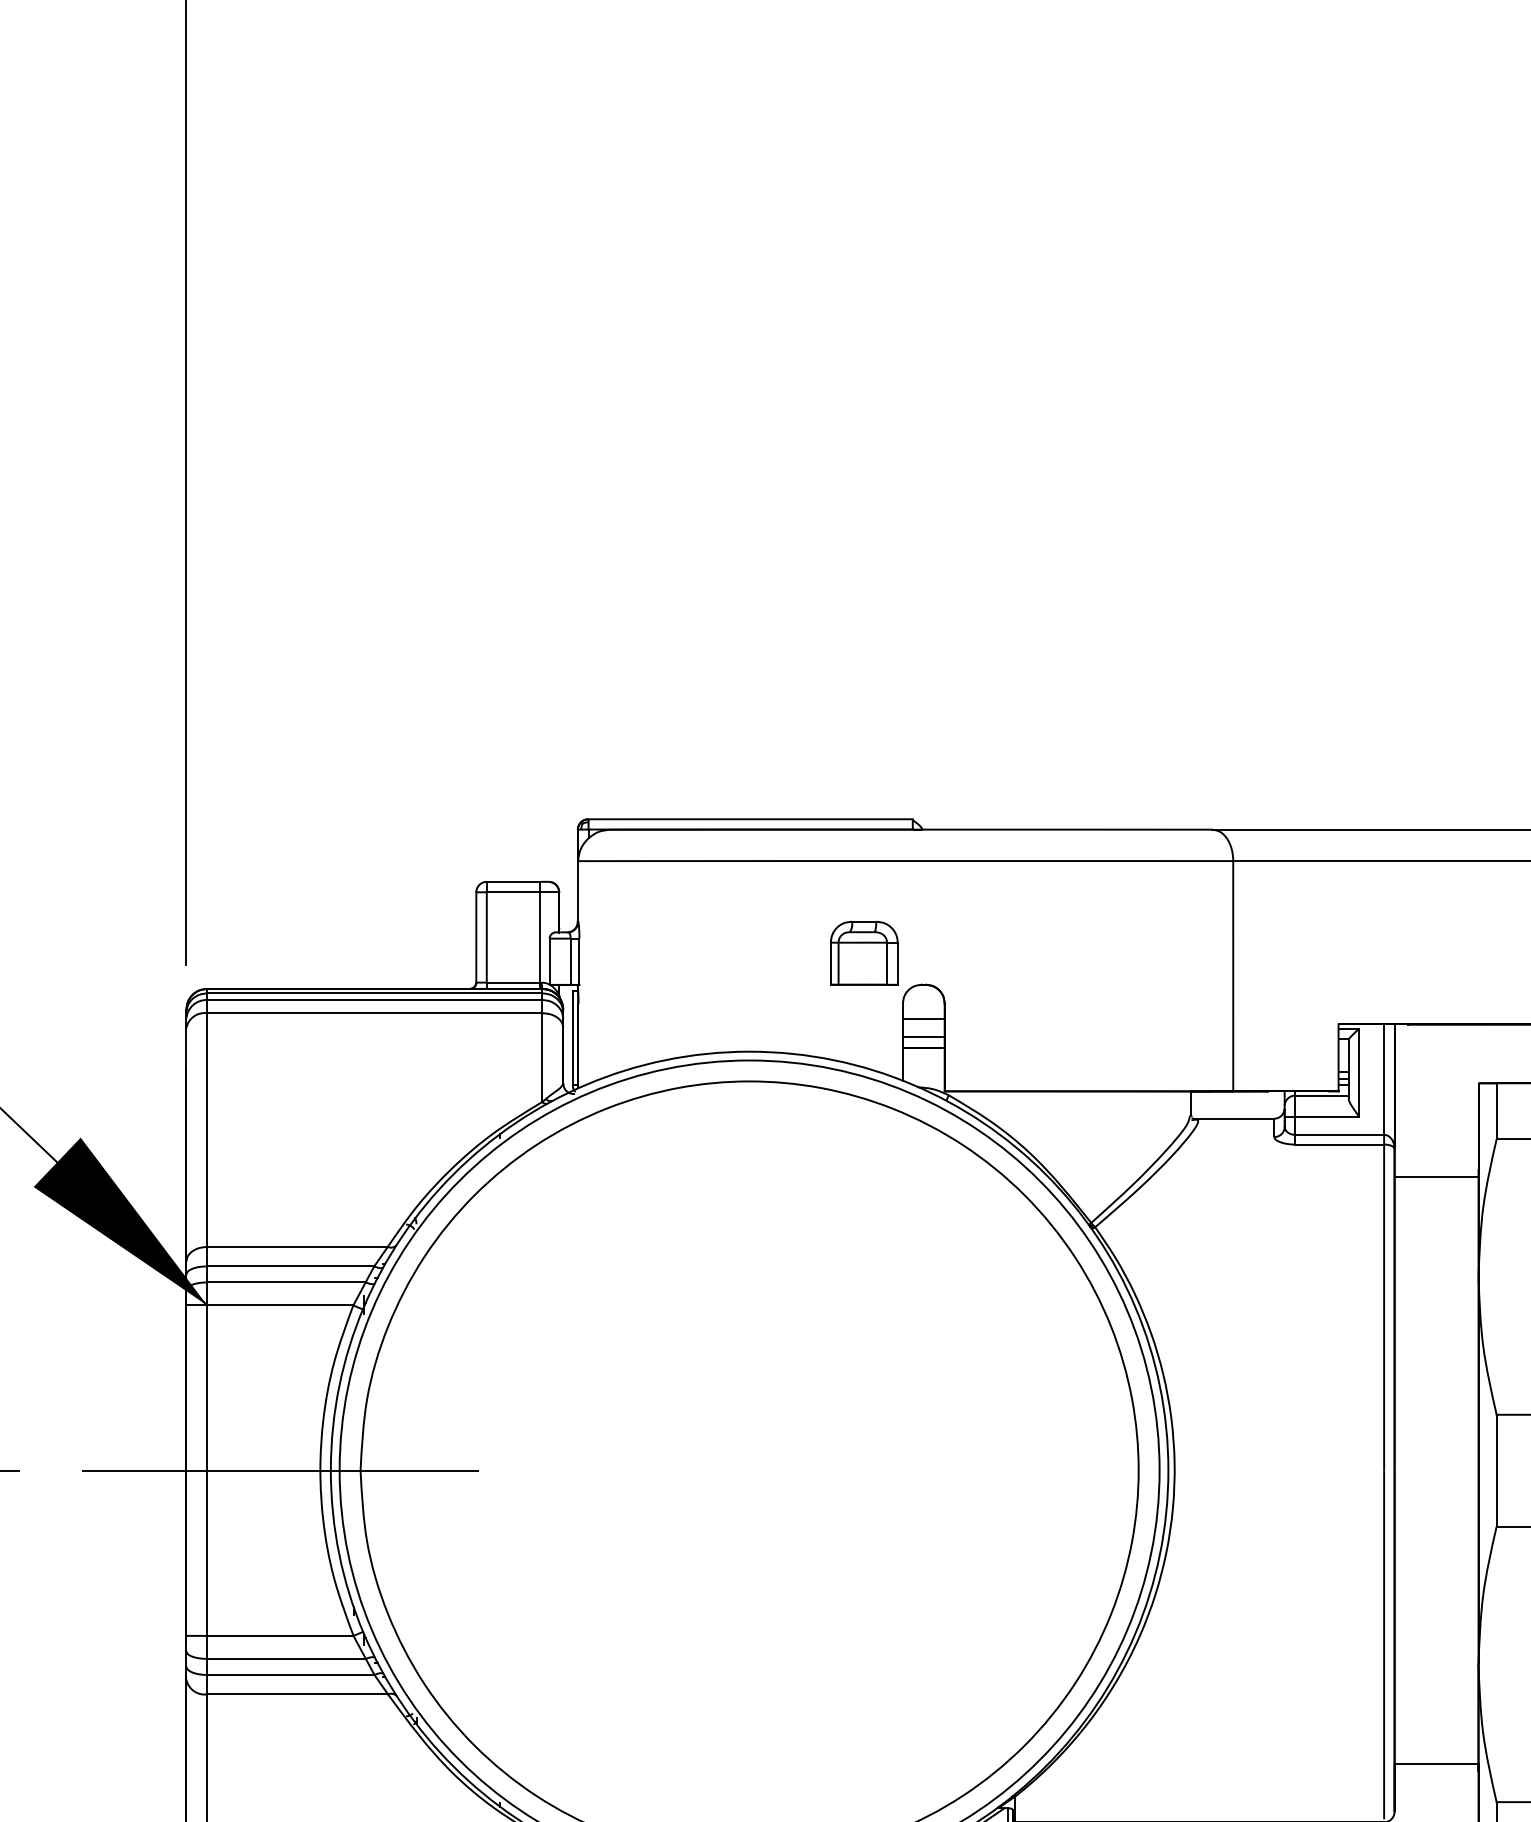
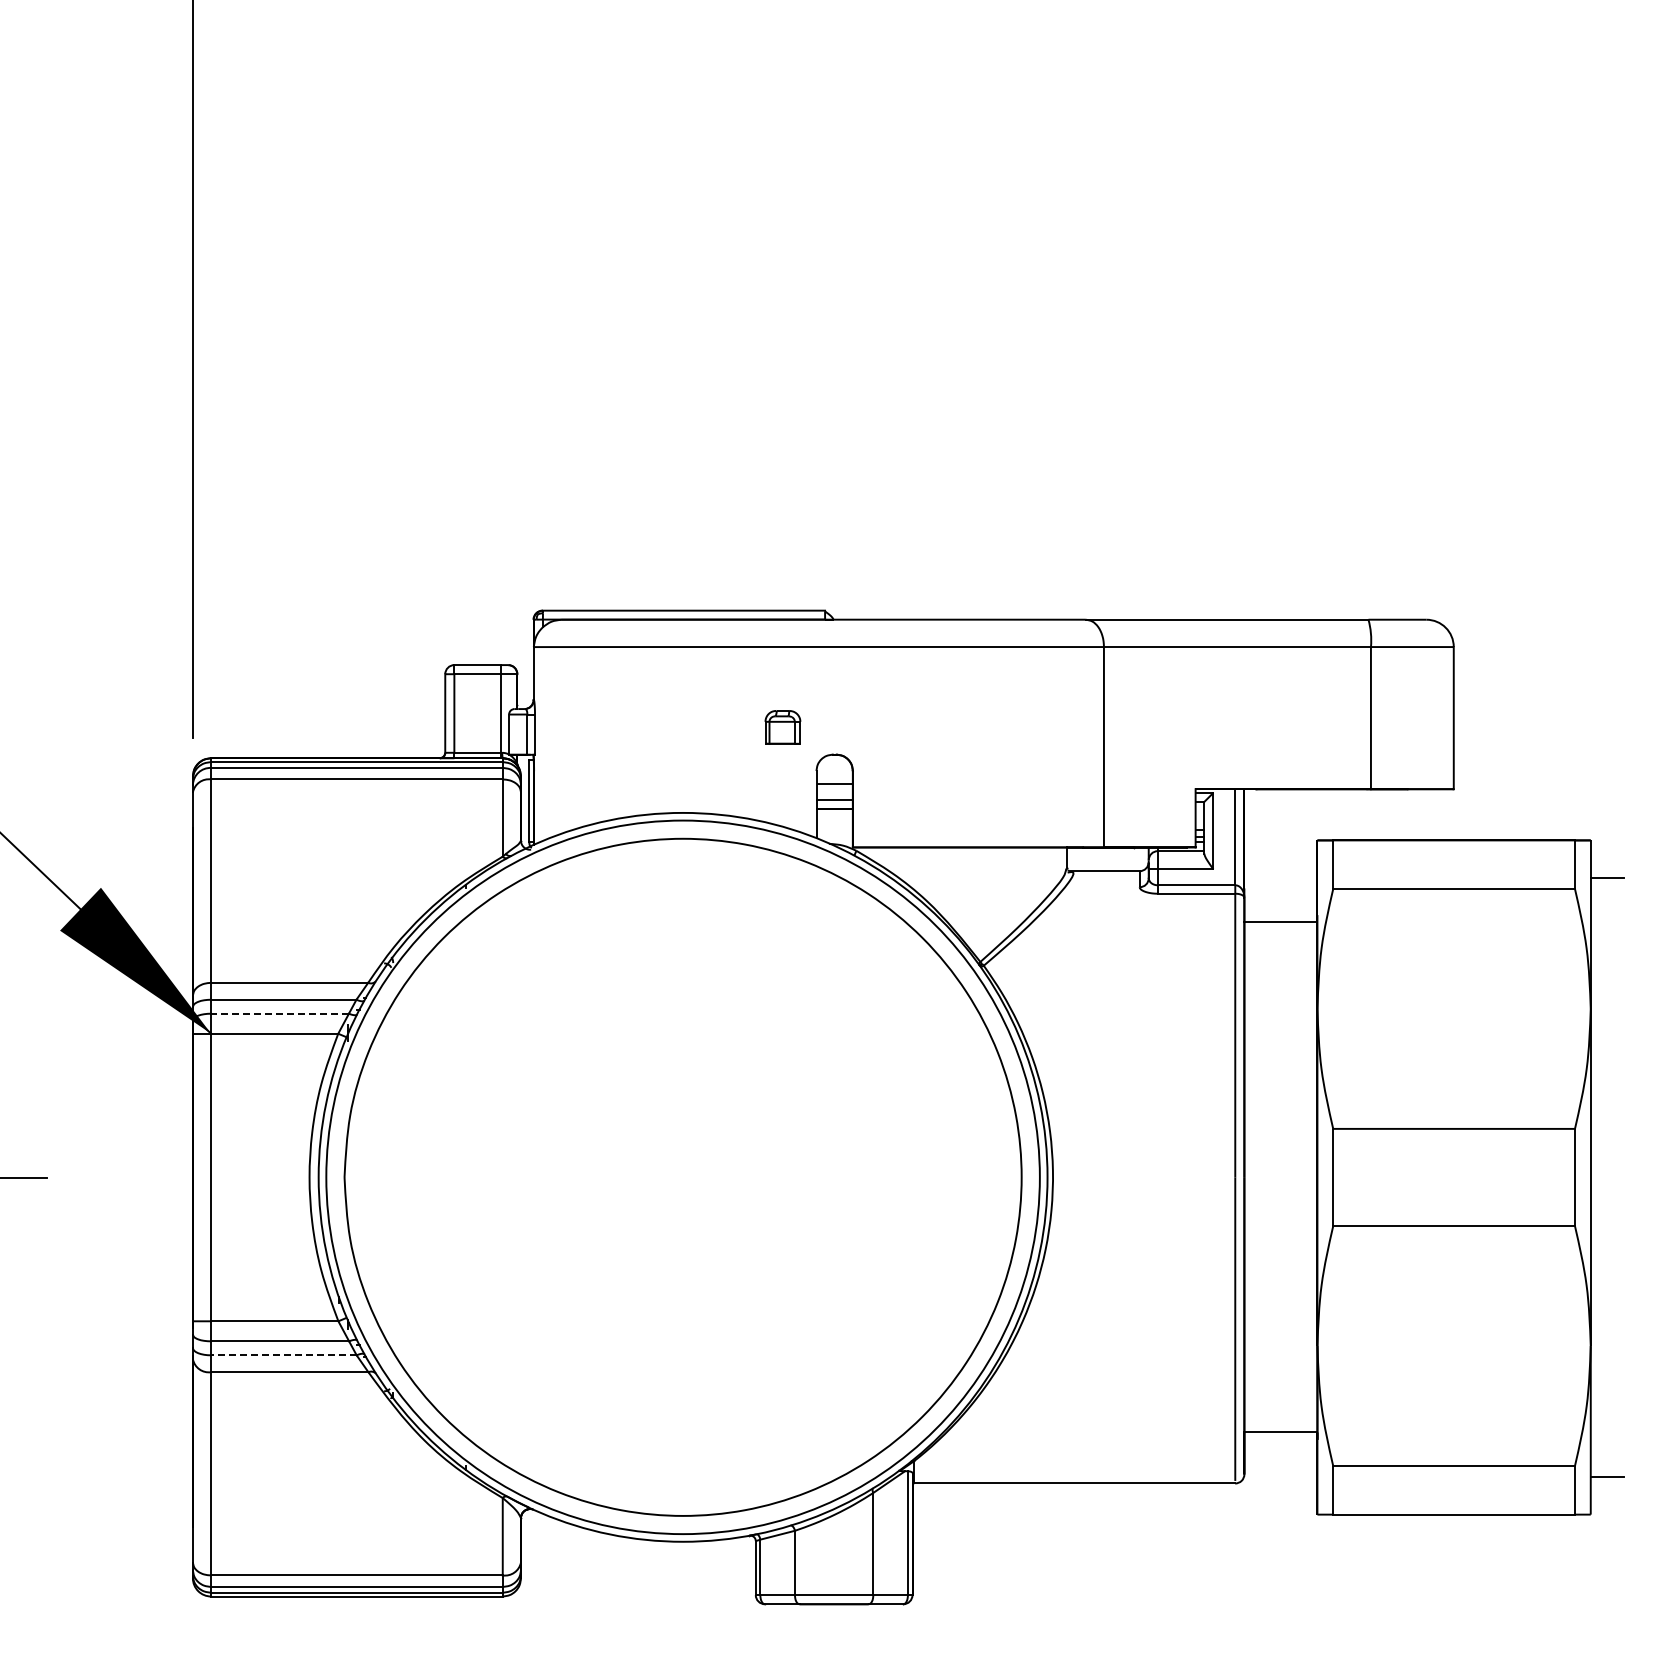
part: (863, 953) -> (782, 727), size x0.6
line: (286, 1282) -> (280, 1013), solid -> dashed
line: (280, 1470) -> (274, 1177), removed
line: (290, 1675) -> (283, 1355), solid -> dashed

